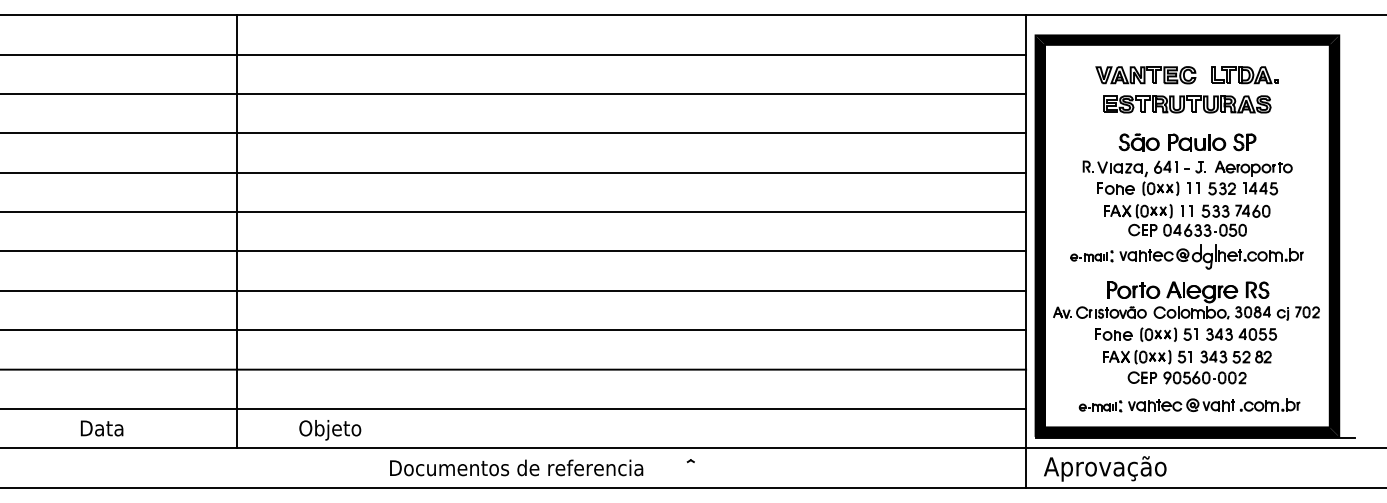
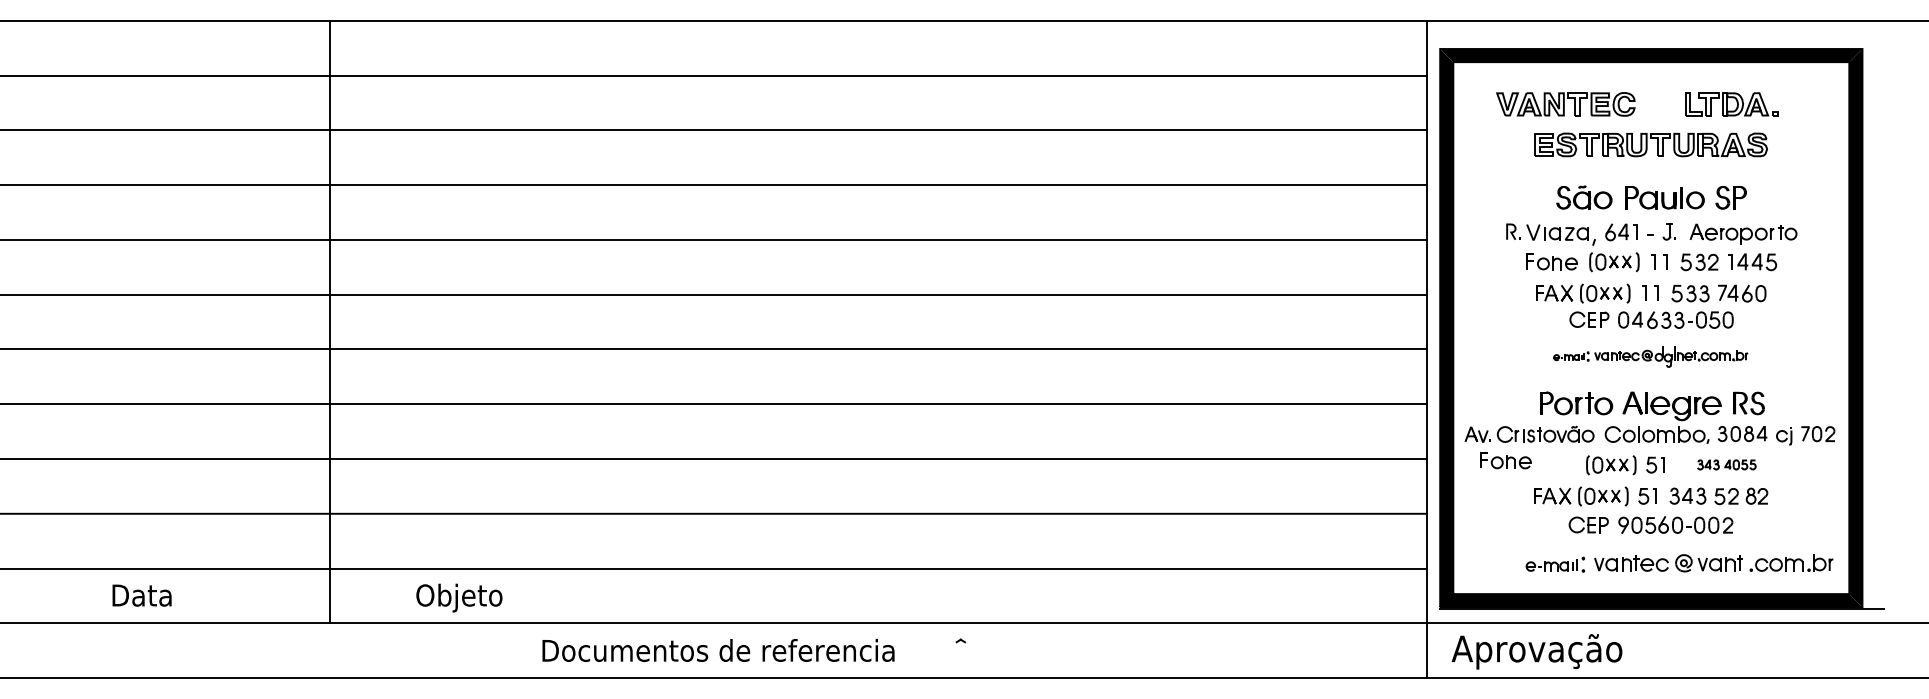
part: (1145, 75) -> (1565, 104), moved
part: (1186, 256) -> (1650, 356), size x0.6
part: (1113, 334) -> (1505, 460), moved
part: (1241, 334) -> (1726, 464), size x0.6
part: (1189, 405) -> (1679, 563), moved

